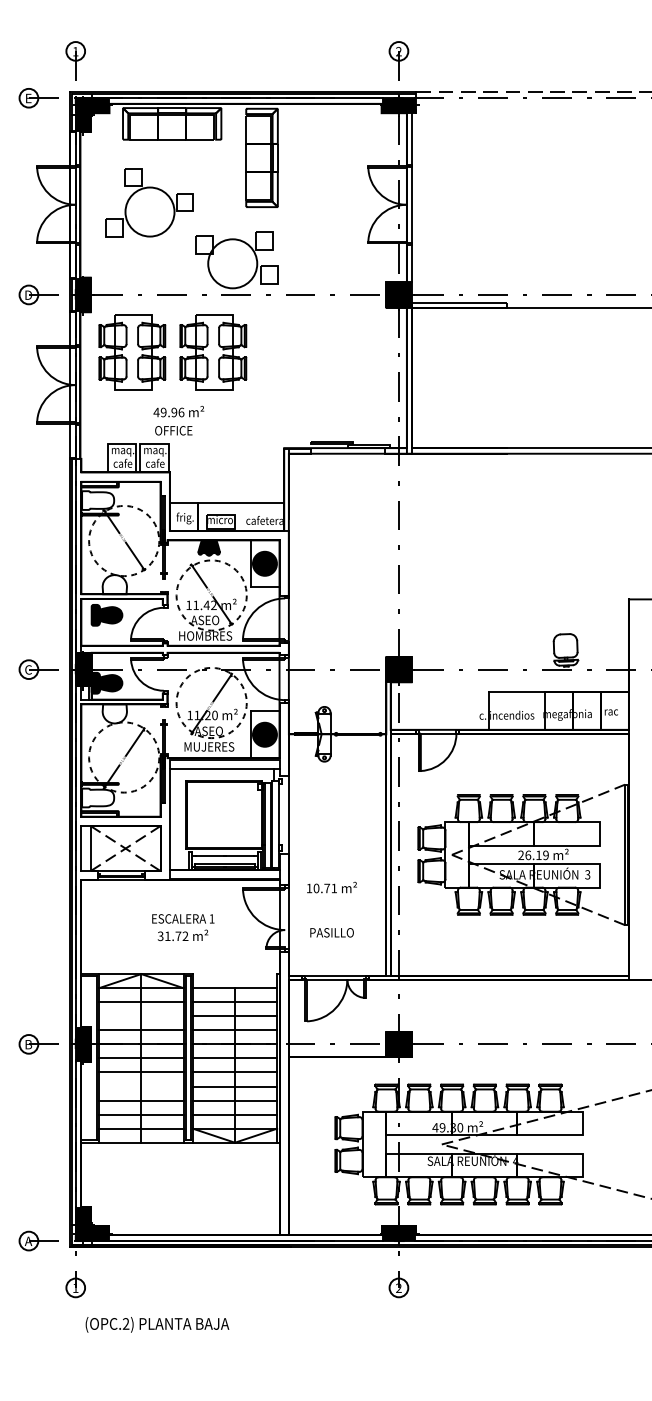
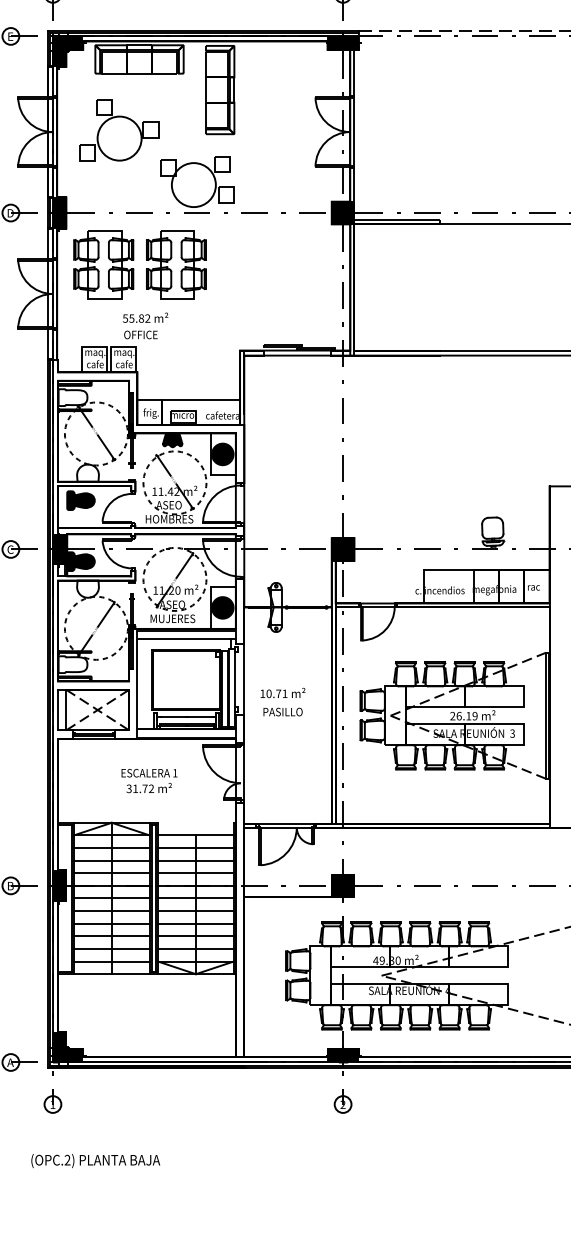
text: (168, 412) -> (136, 318), 49.96 -> 55.82
text: (331, 887) -> (282, 692), moved
text: (331, 932) -> (282, 711), moved
line: (141, 1016) -> (111, 860), added
line: (141, 1086) -> (111, 923), added
text: (157, 1324) -> (95, 1160), moved

